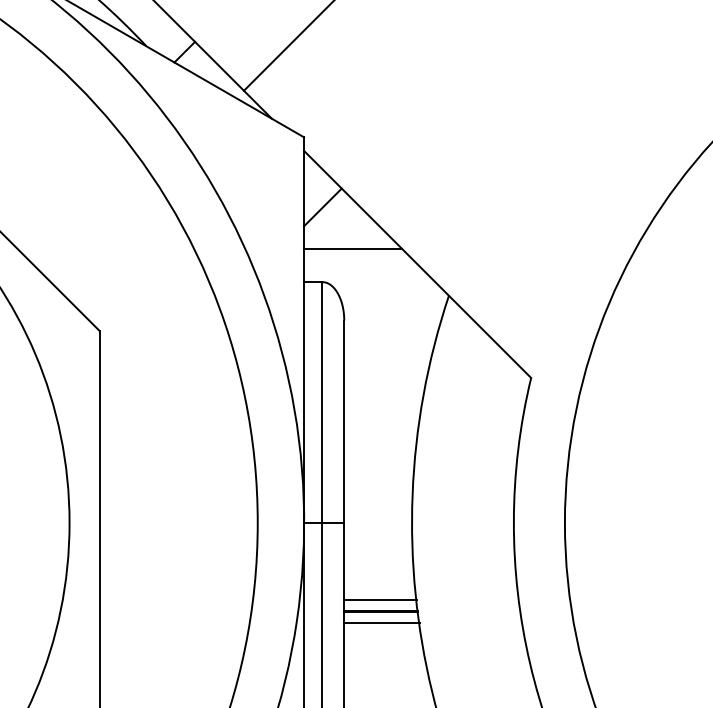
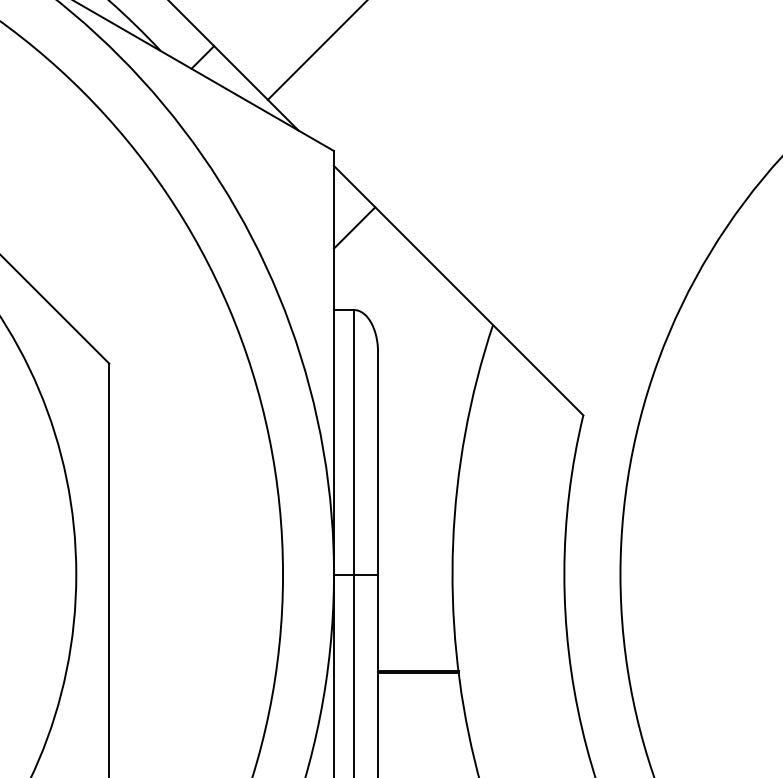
line: (353, 249) -> (388, 274), removed
line: (380, 599) -> (417, 658), removed
line: (381, 623) -> (418, 685), removed

